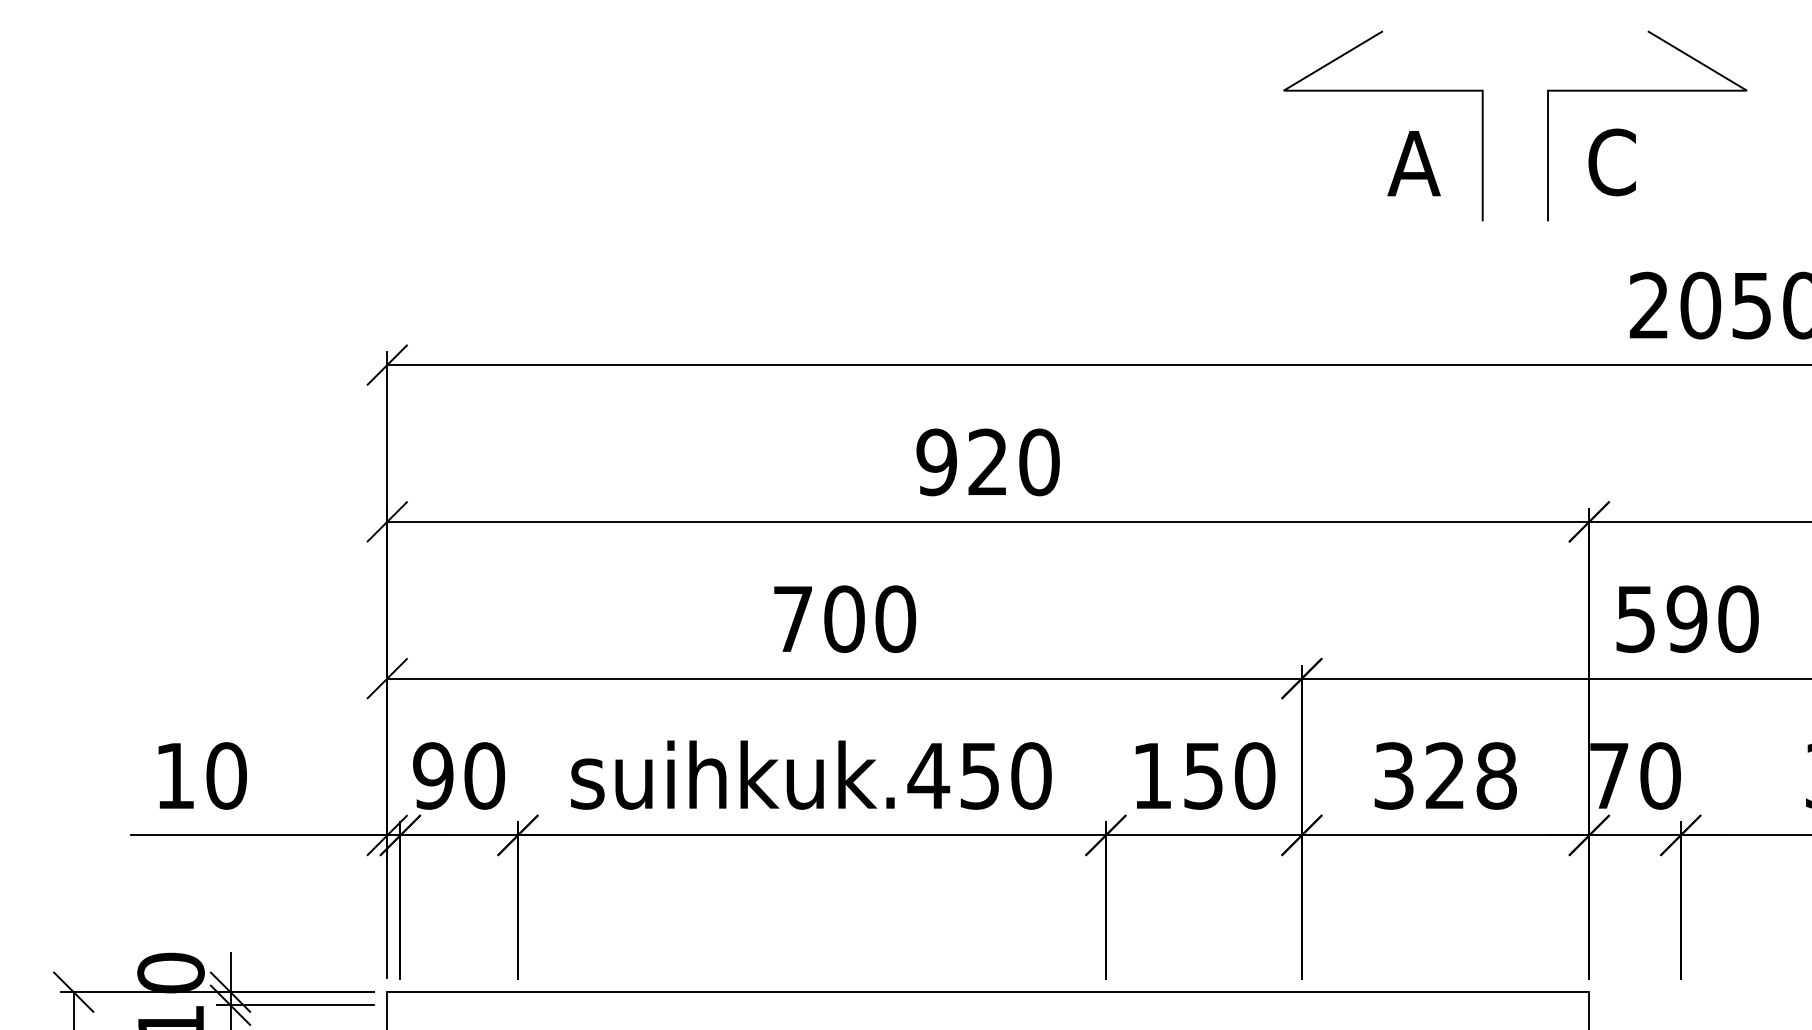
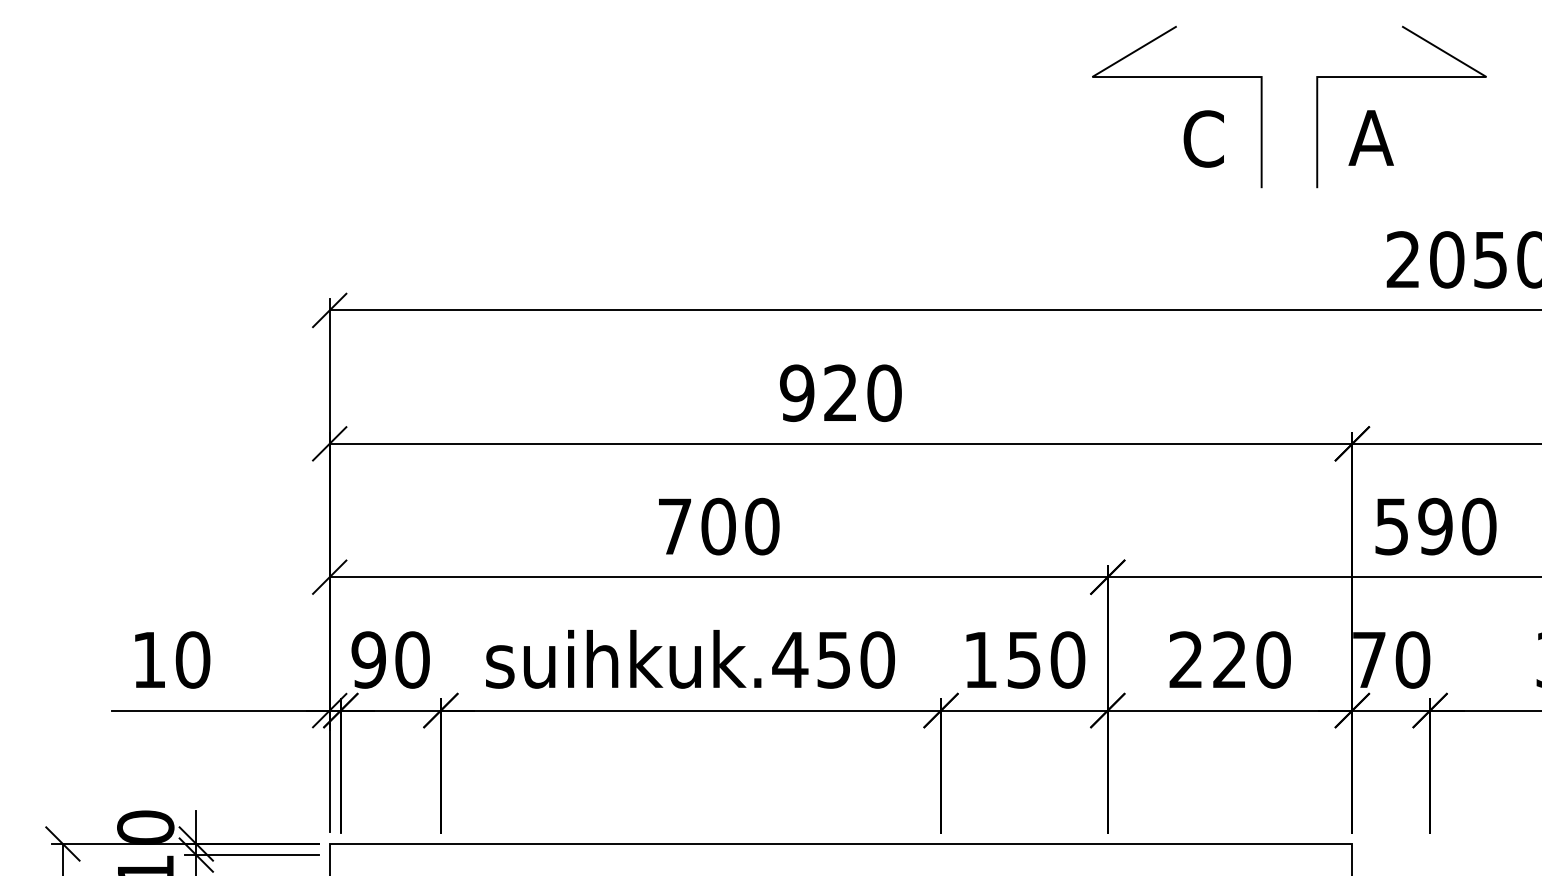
text: (1610, 161) -> (1370, 137), C -> A
text: (1413, 162) -> (1202, 138), A -> C
text: (1444, 775) -> (1229, 659), 328 -> 220

